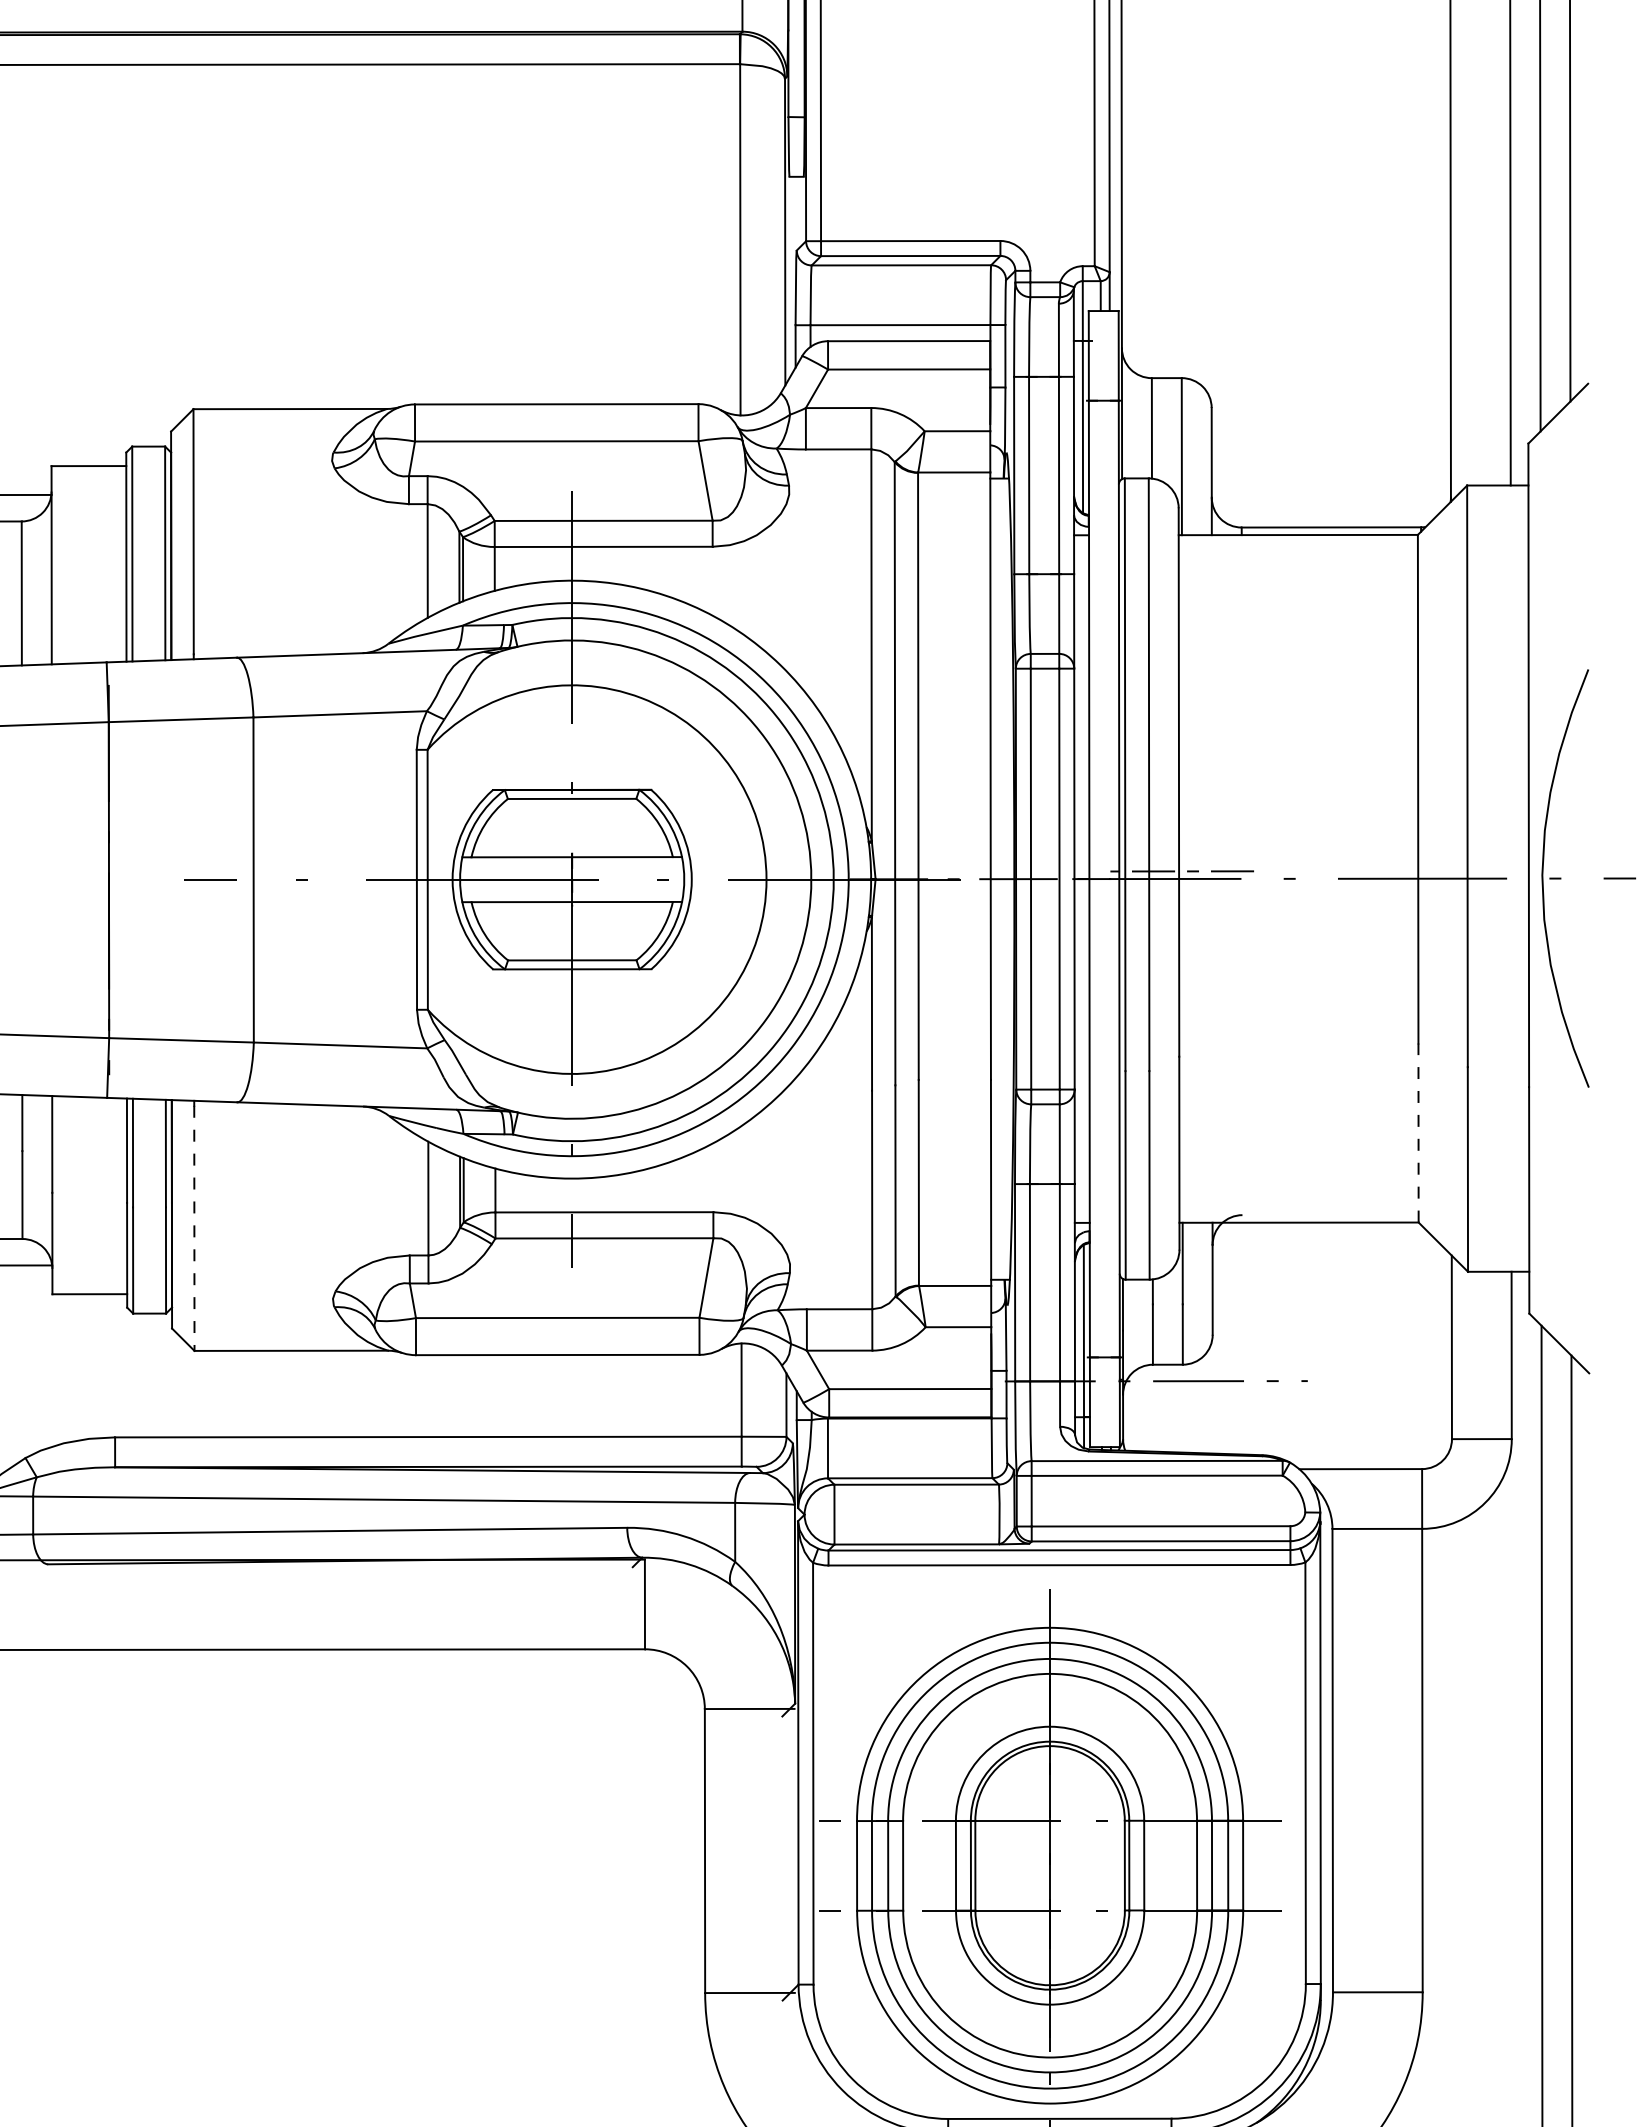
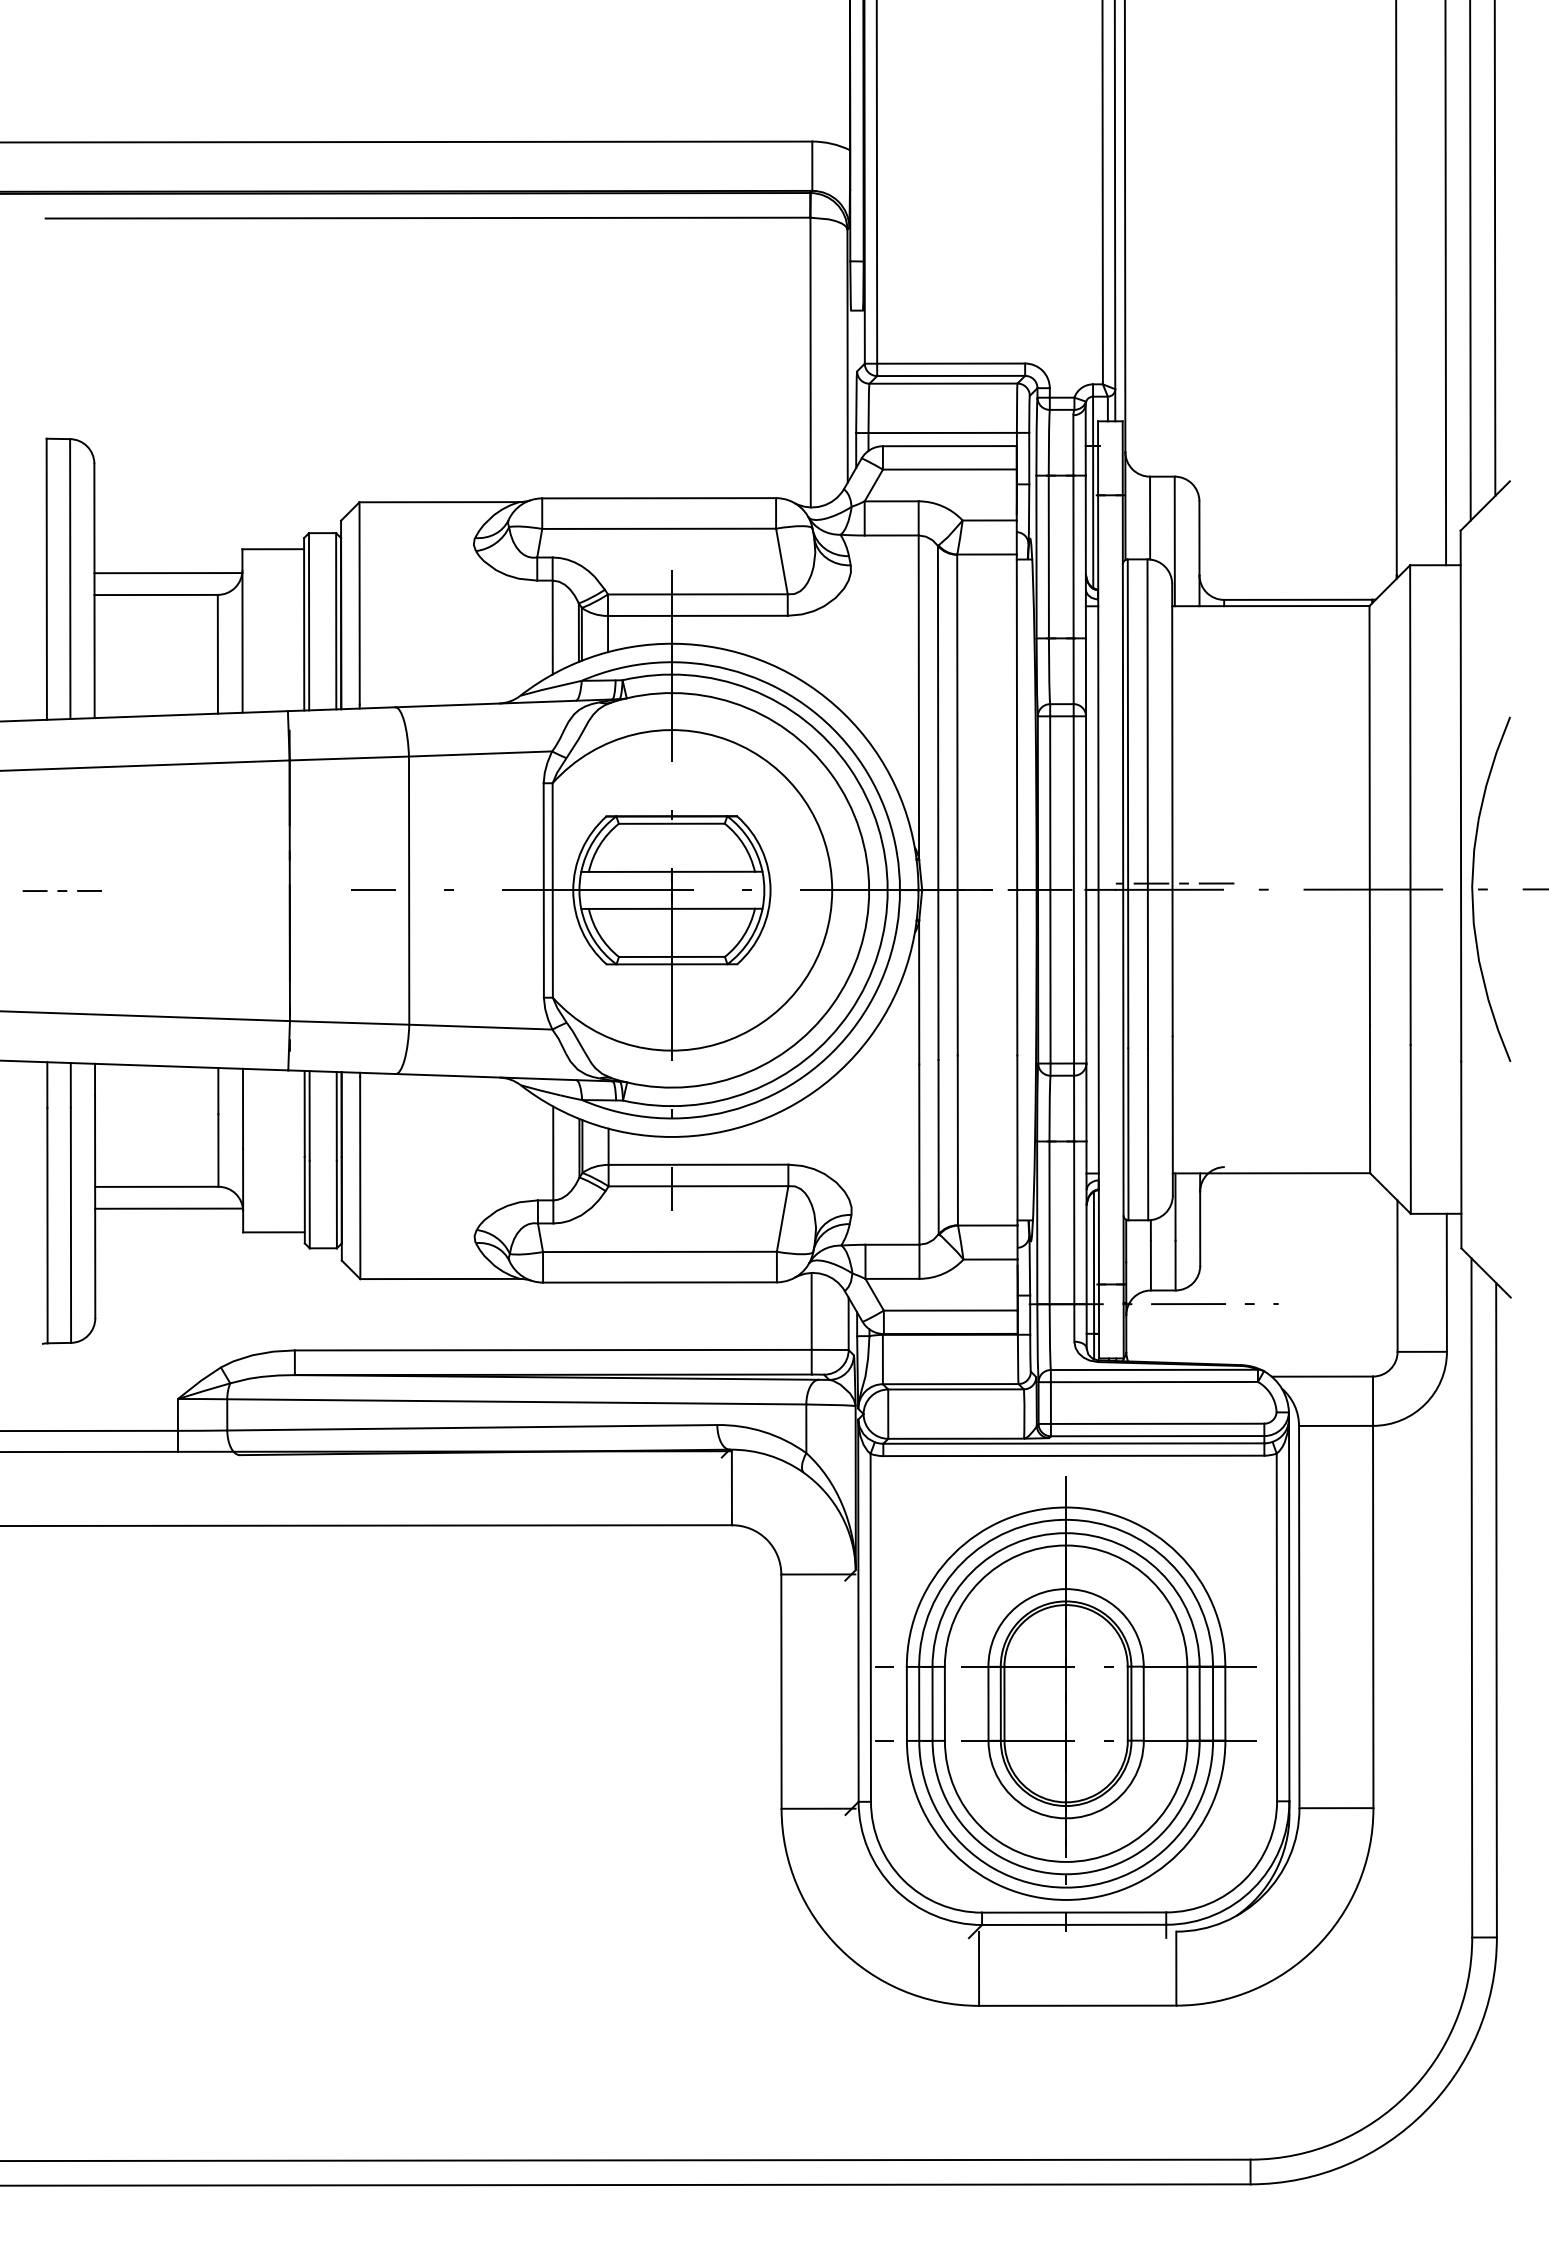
line: (1419, 1133) -> (1370, 1099), dashed -> solid
line: (194, 1228) -> (360, 1178), dashed -> solid

